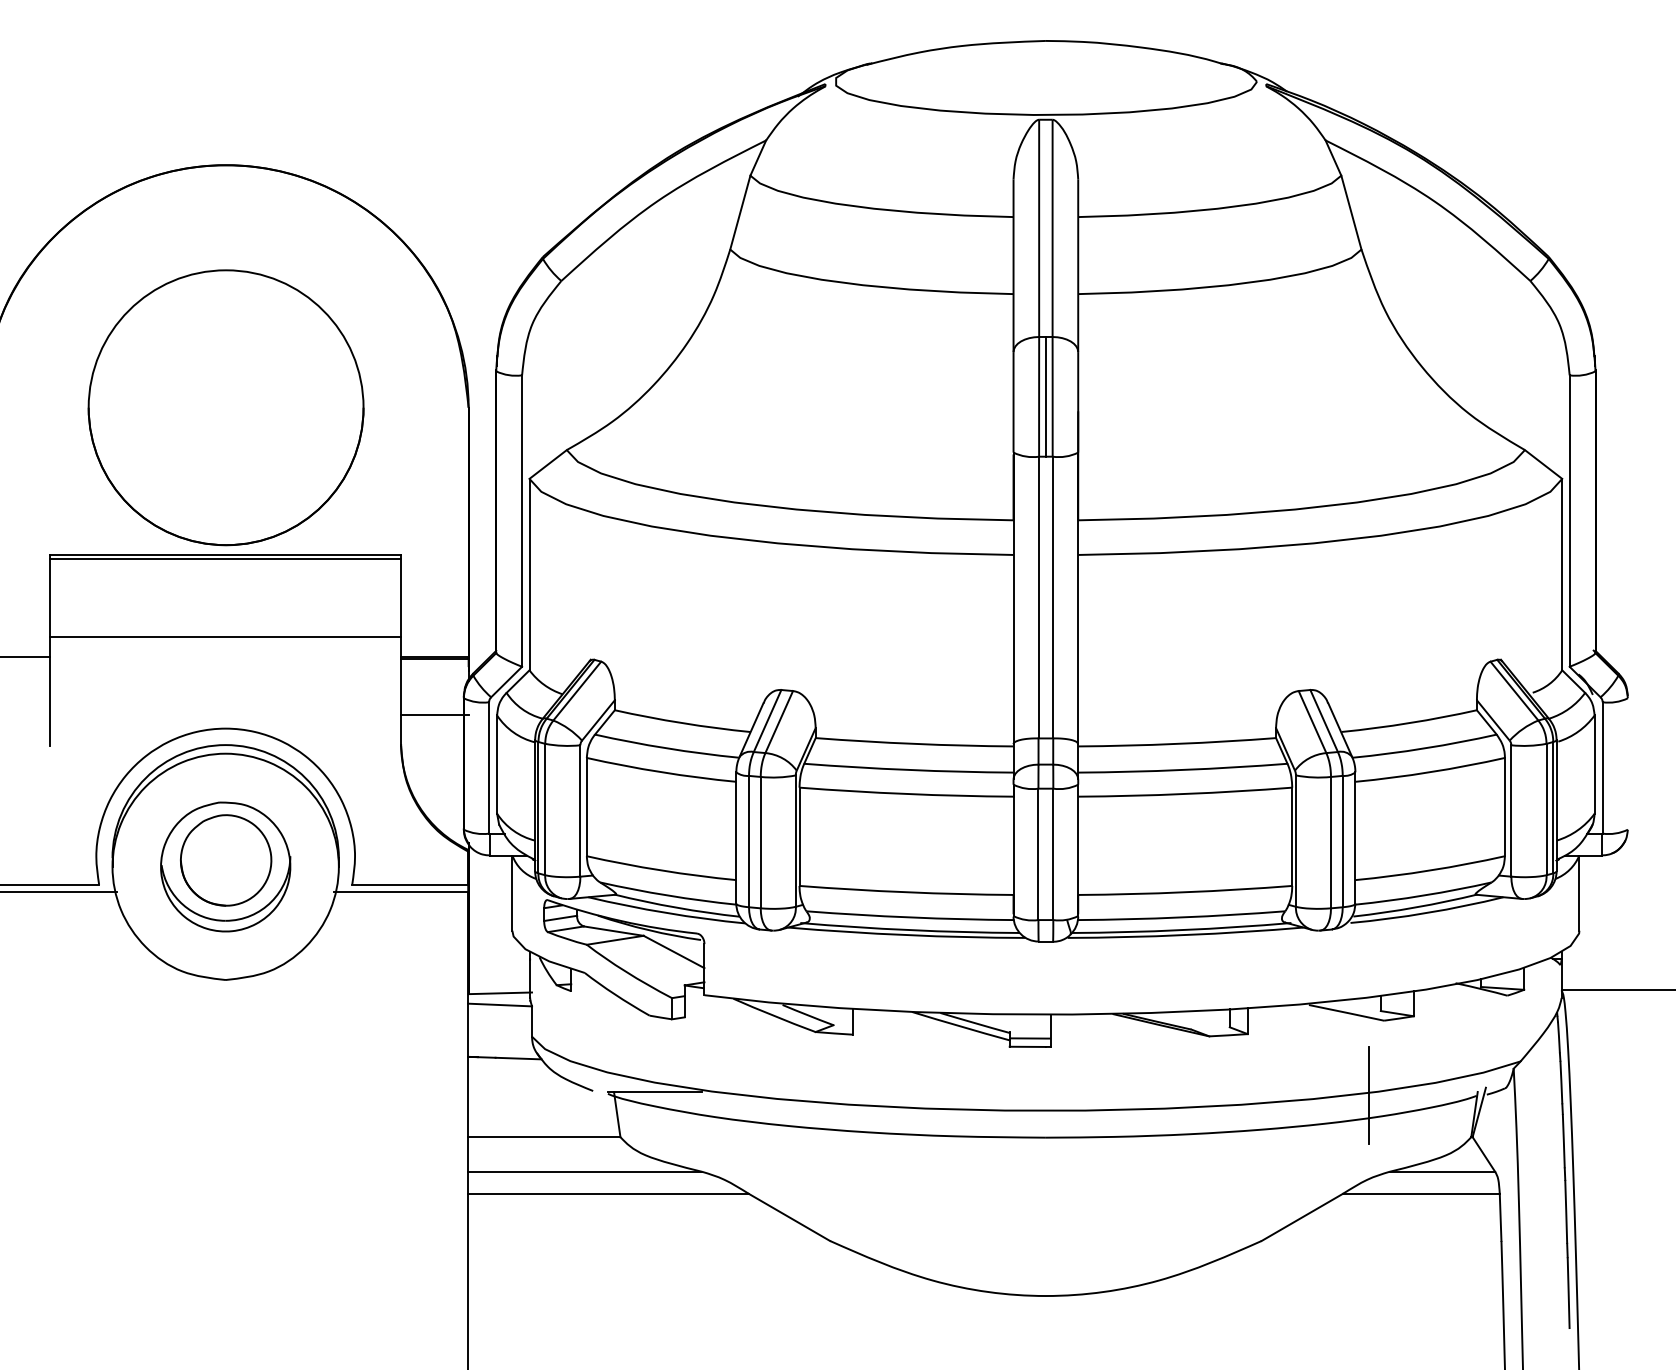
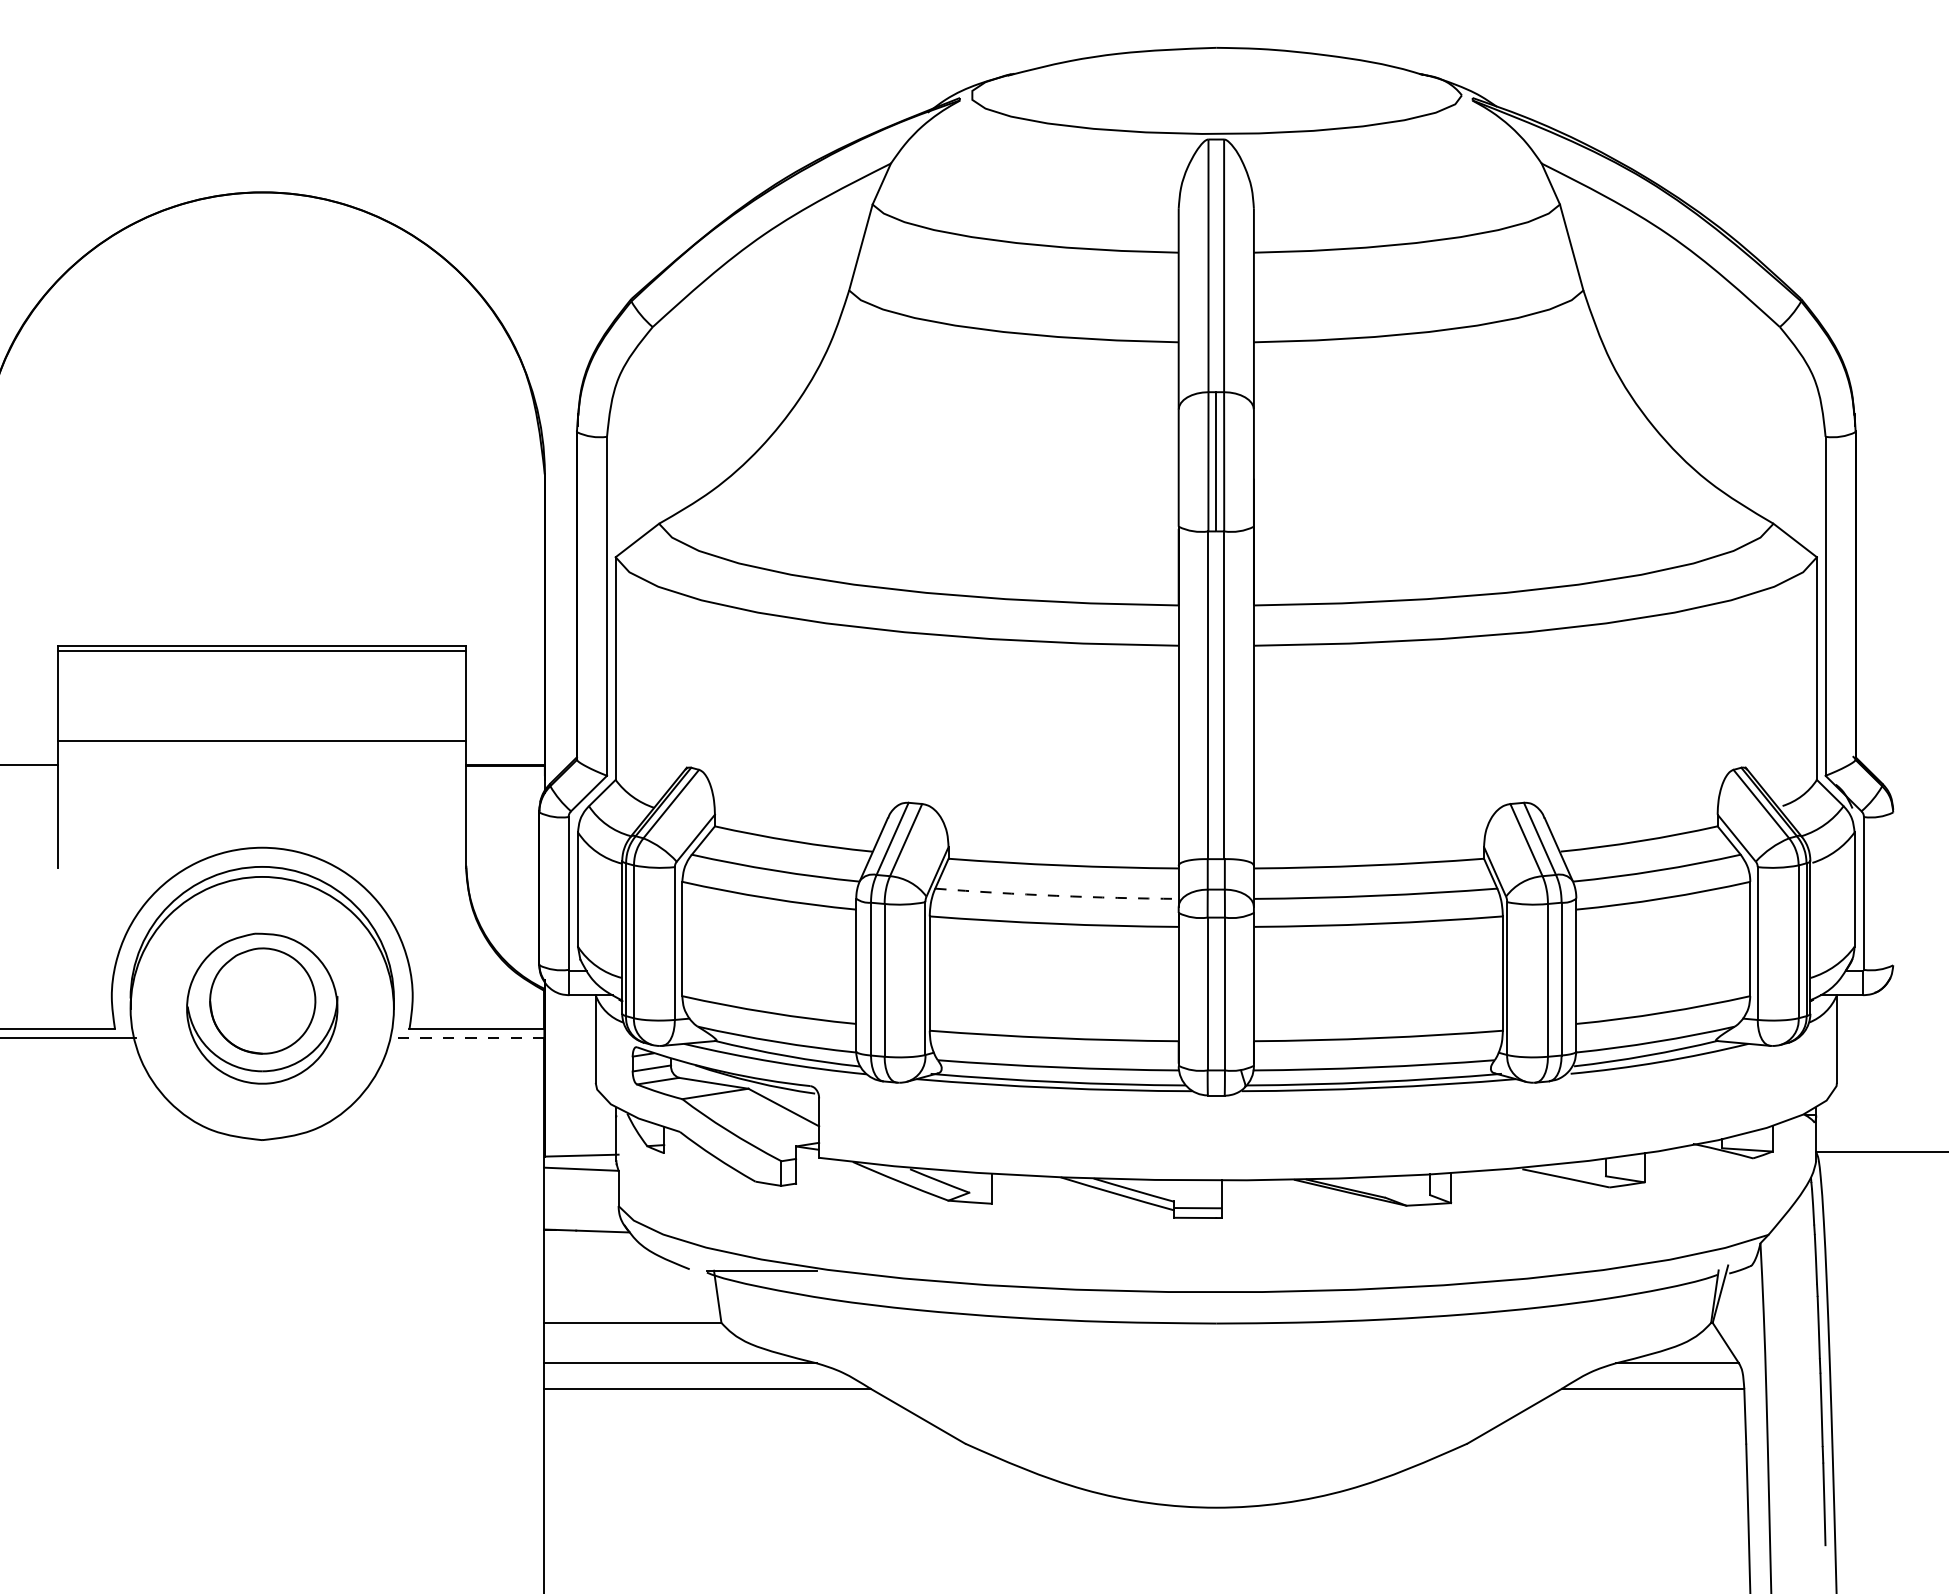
part: (225, 407) -> (262, 474), removed
line: (434, 714) -> (505, 831), removed
arc: (908, 769) -> (1056, 895), solid -> dashed
line: (401, 892) -> (466, 1038), solid -> dashed
line: (1369, 1095) -> (1592, 1274), removed

